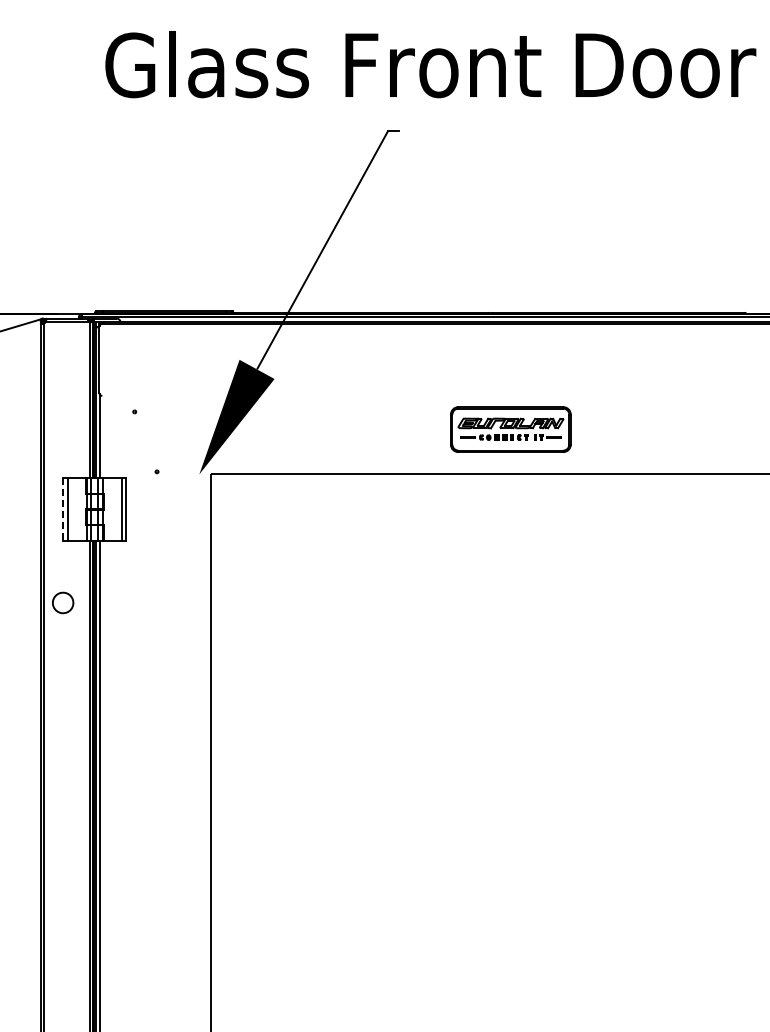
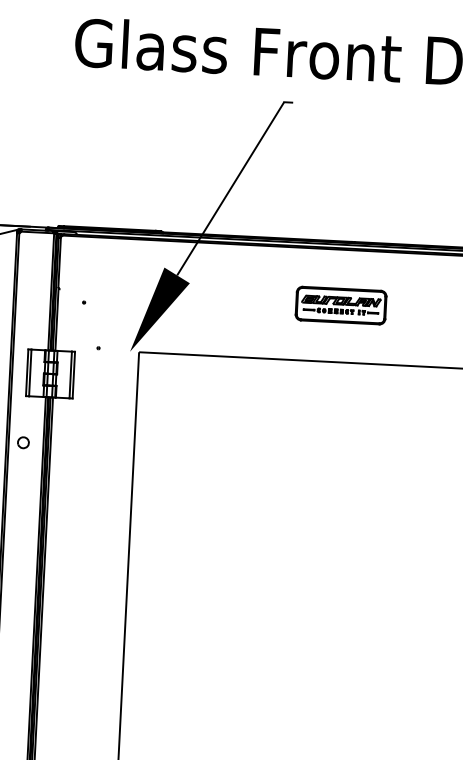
part: (510, 429) -> (340, 305), moved
line: (63, 509) -> (27, 372), dashed -> solid
part: (63, 603) -> (23, 443), size x0.71

